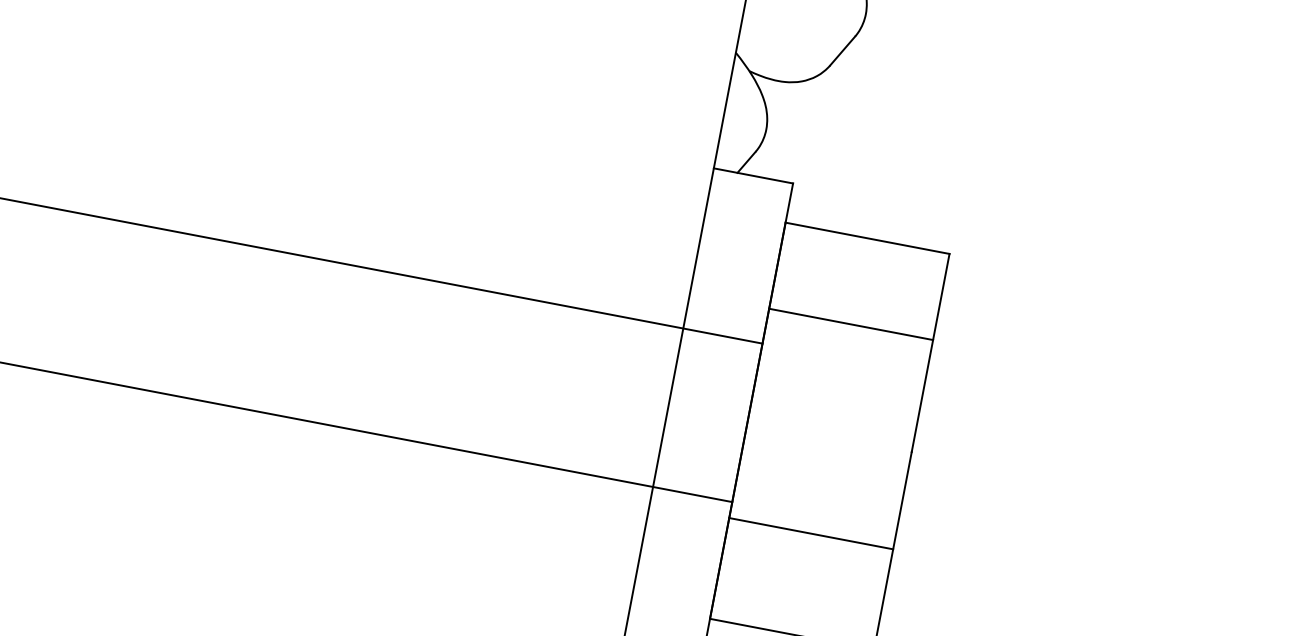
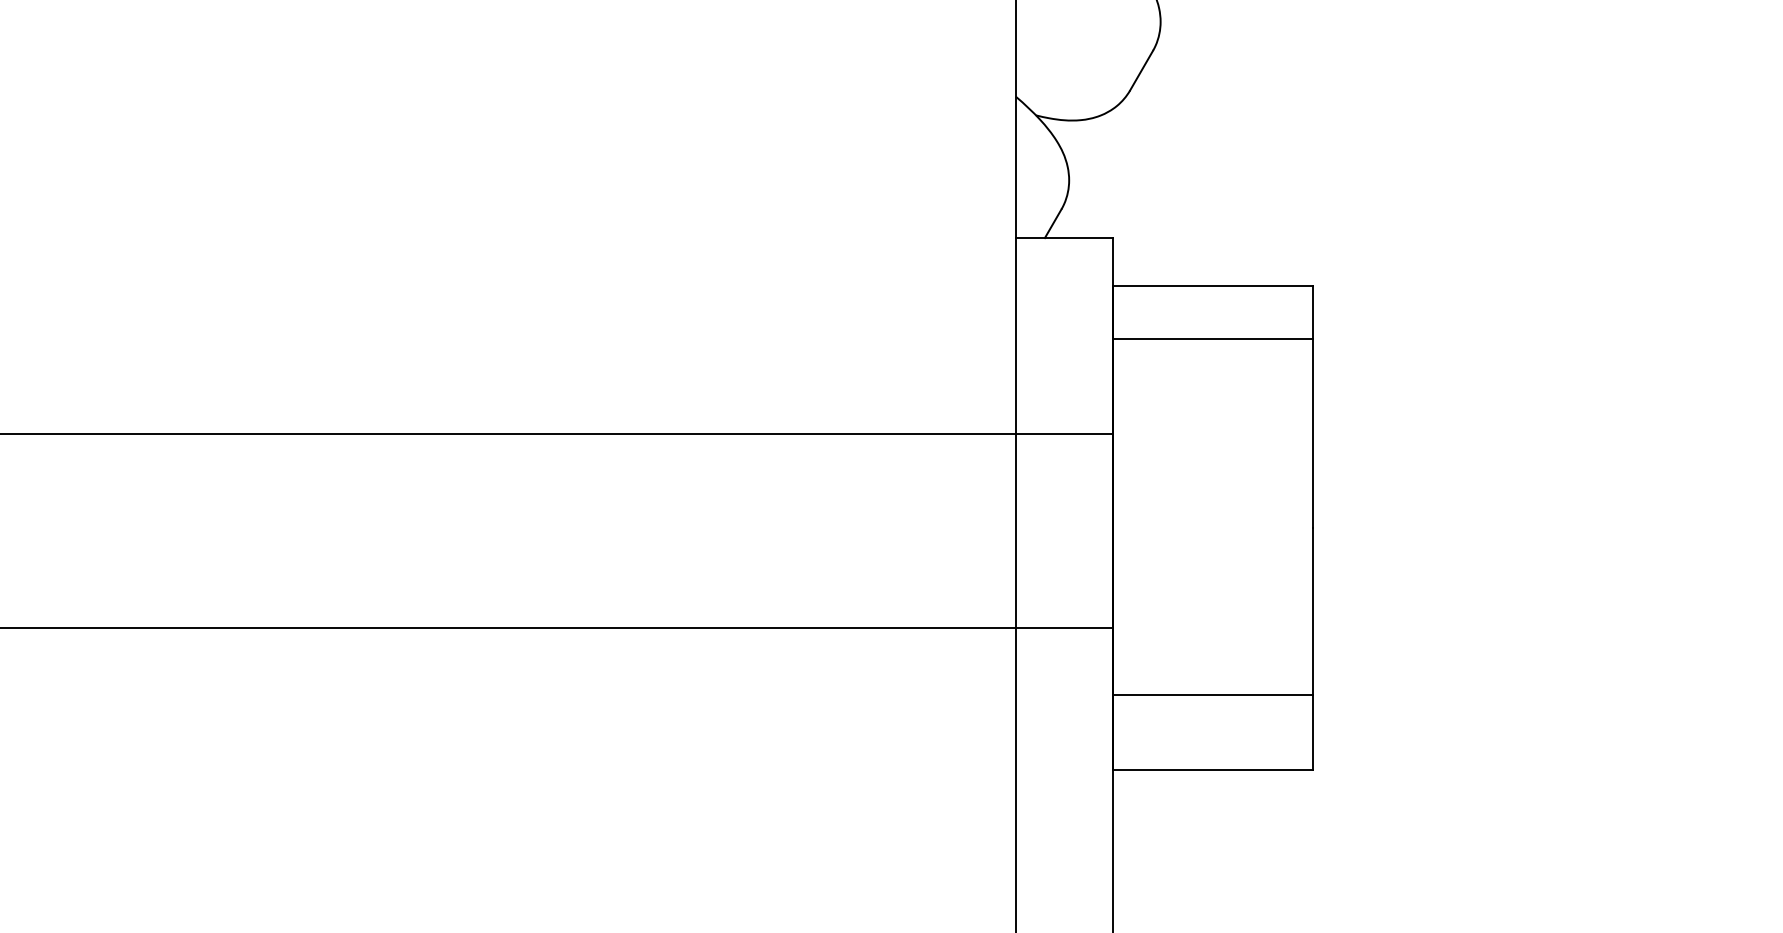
line: (850, 324) -> (1212, 339), moved
line: (810, 533) -> (1212, 695), moved

